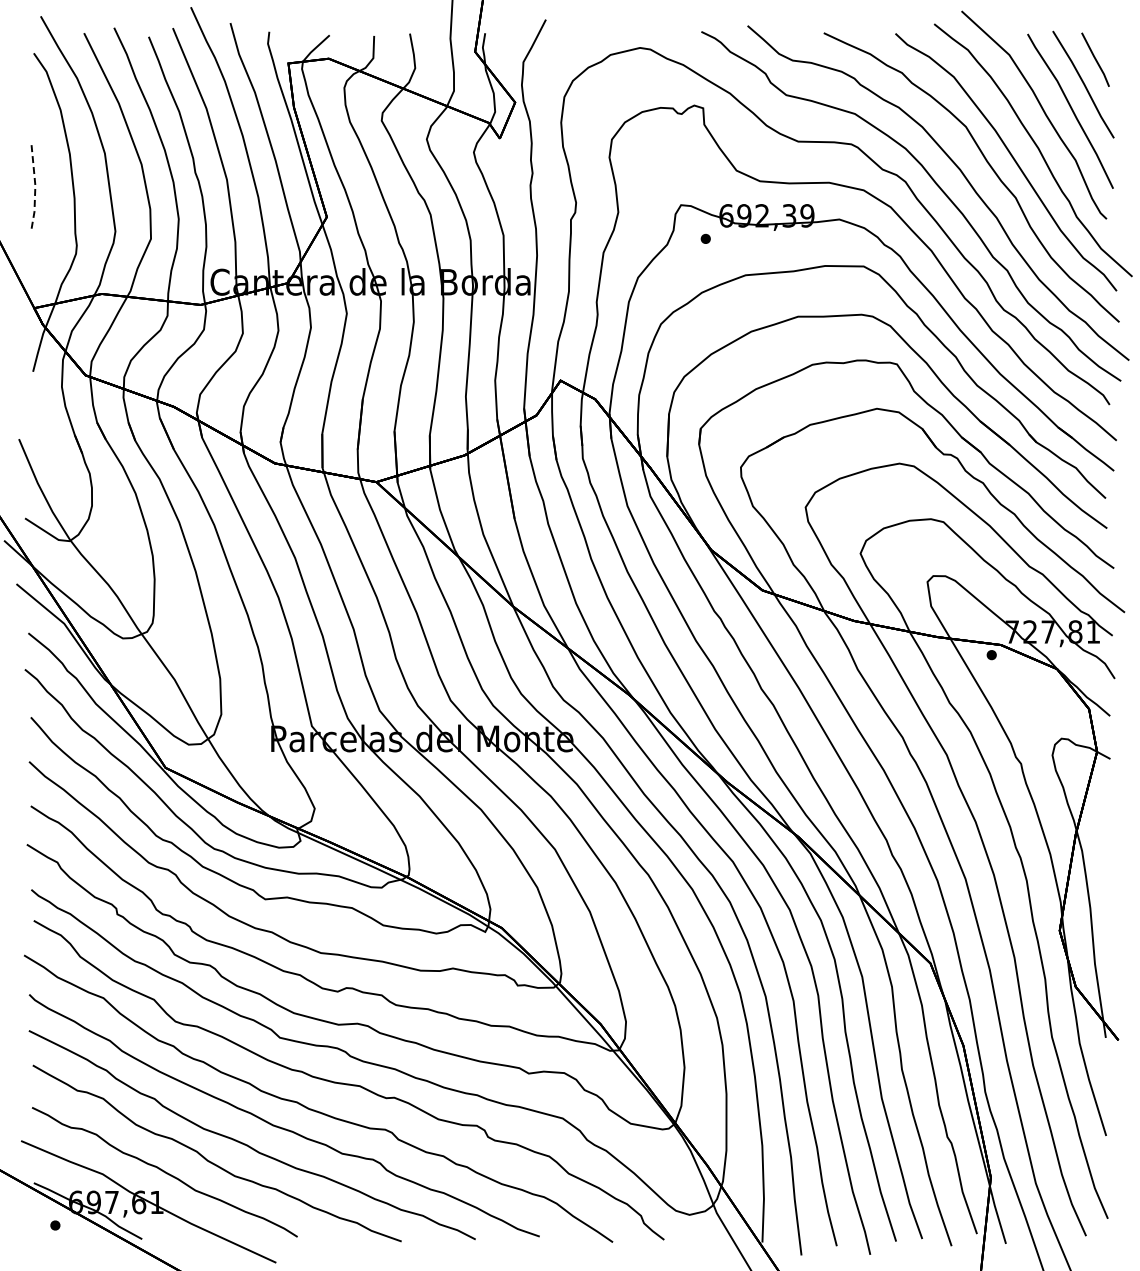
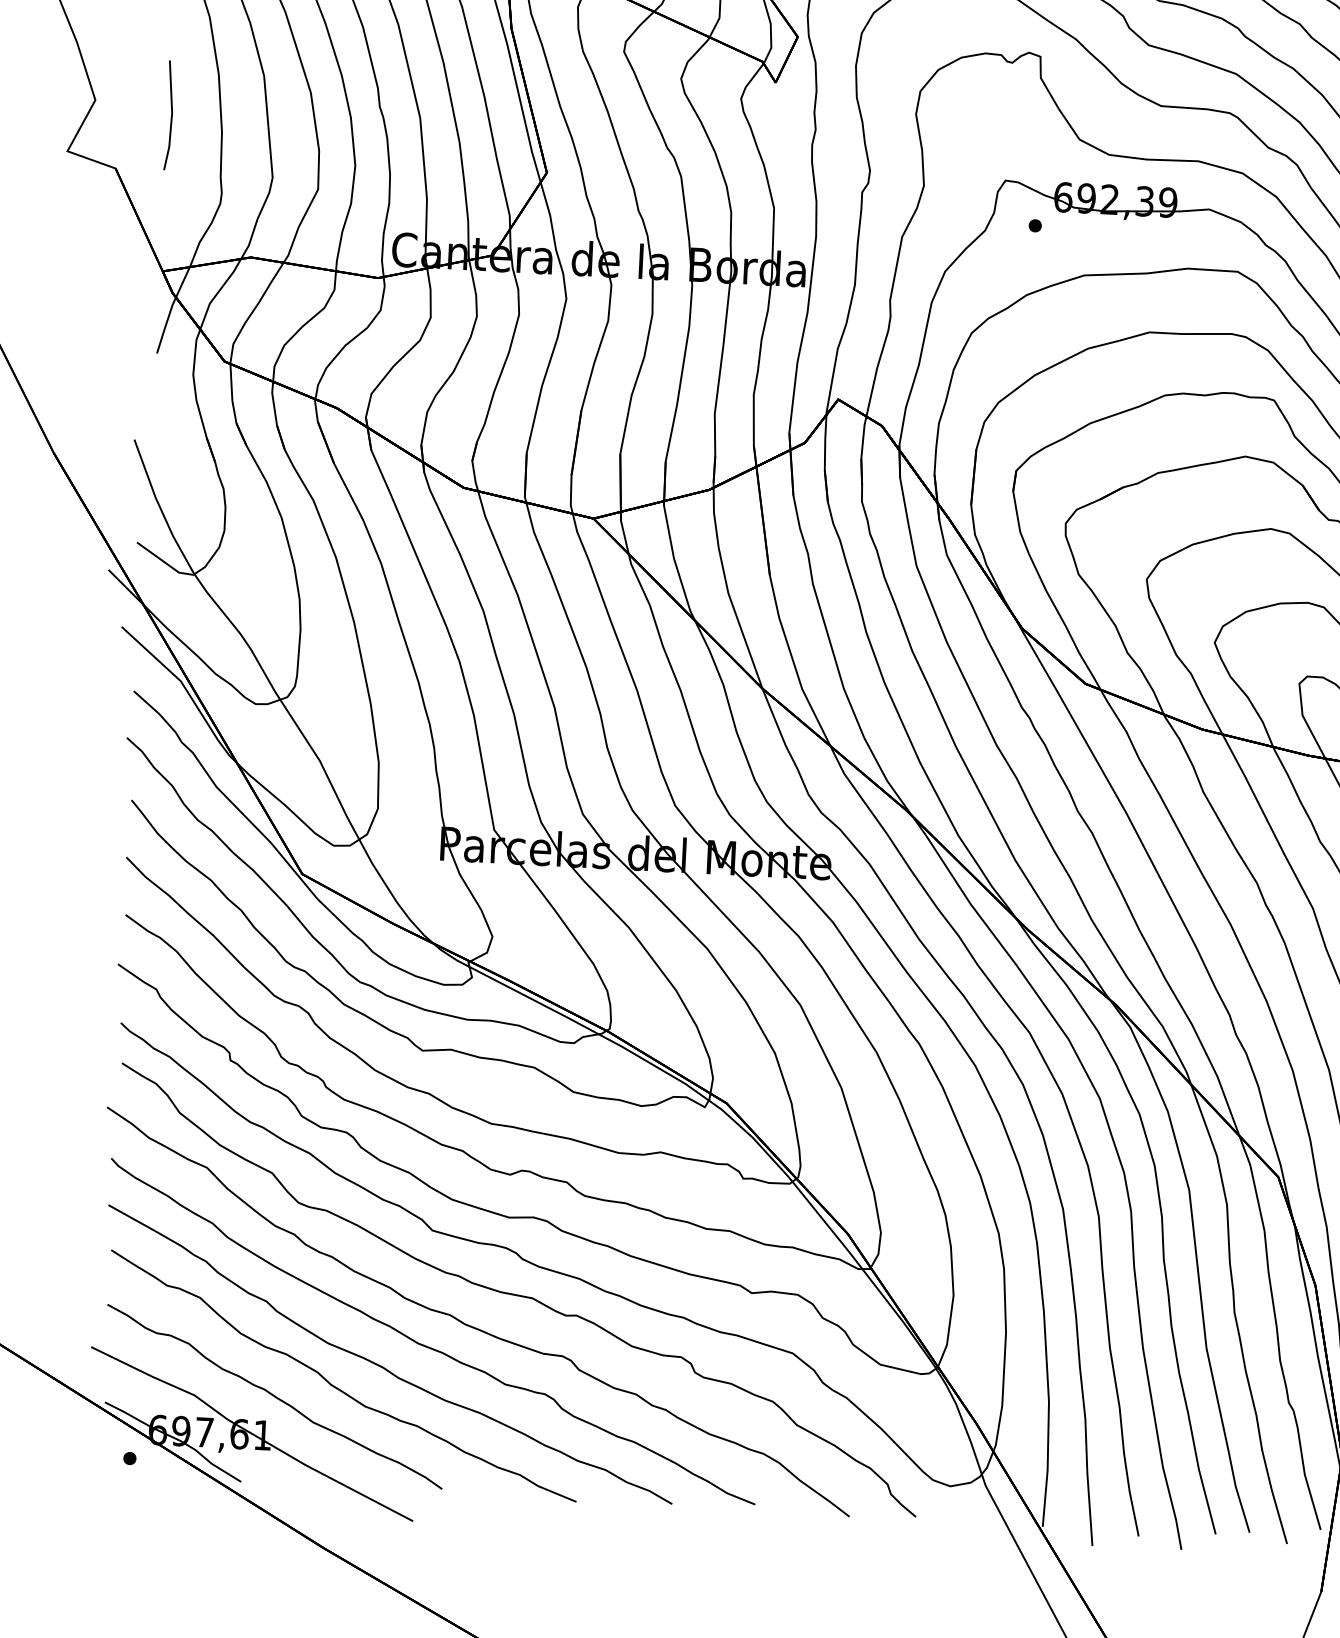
line: (35, 188) -> (172, 116), dashed -> solid

